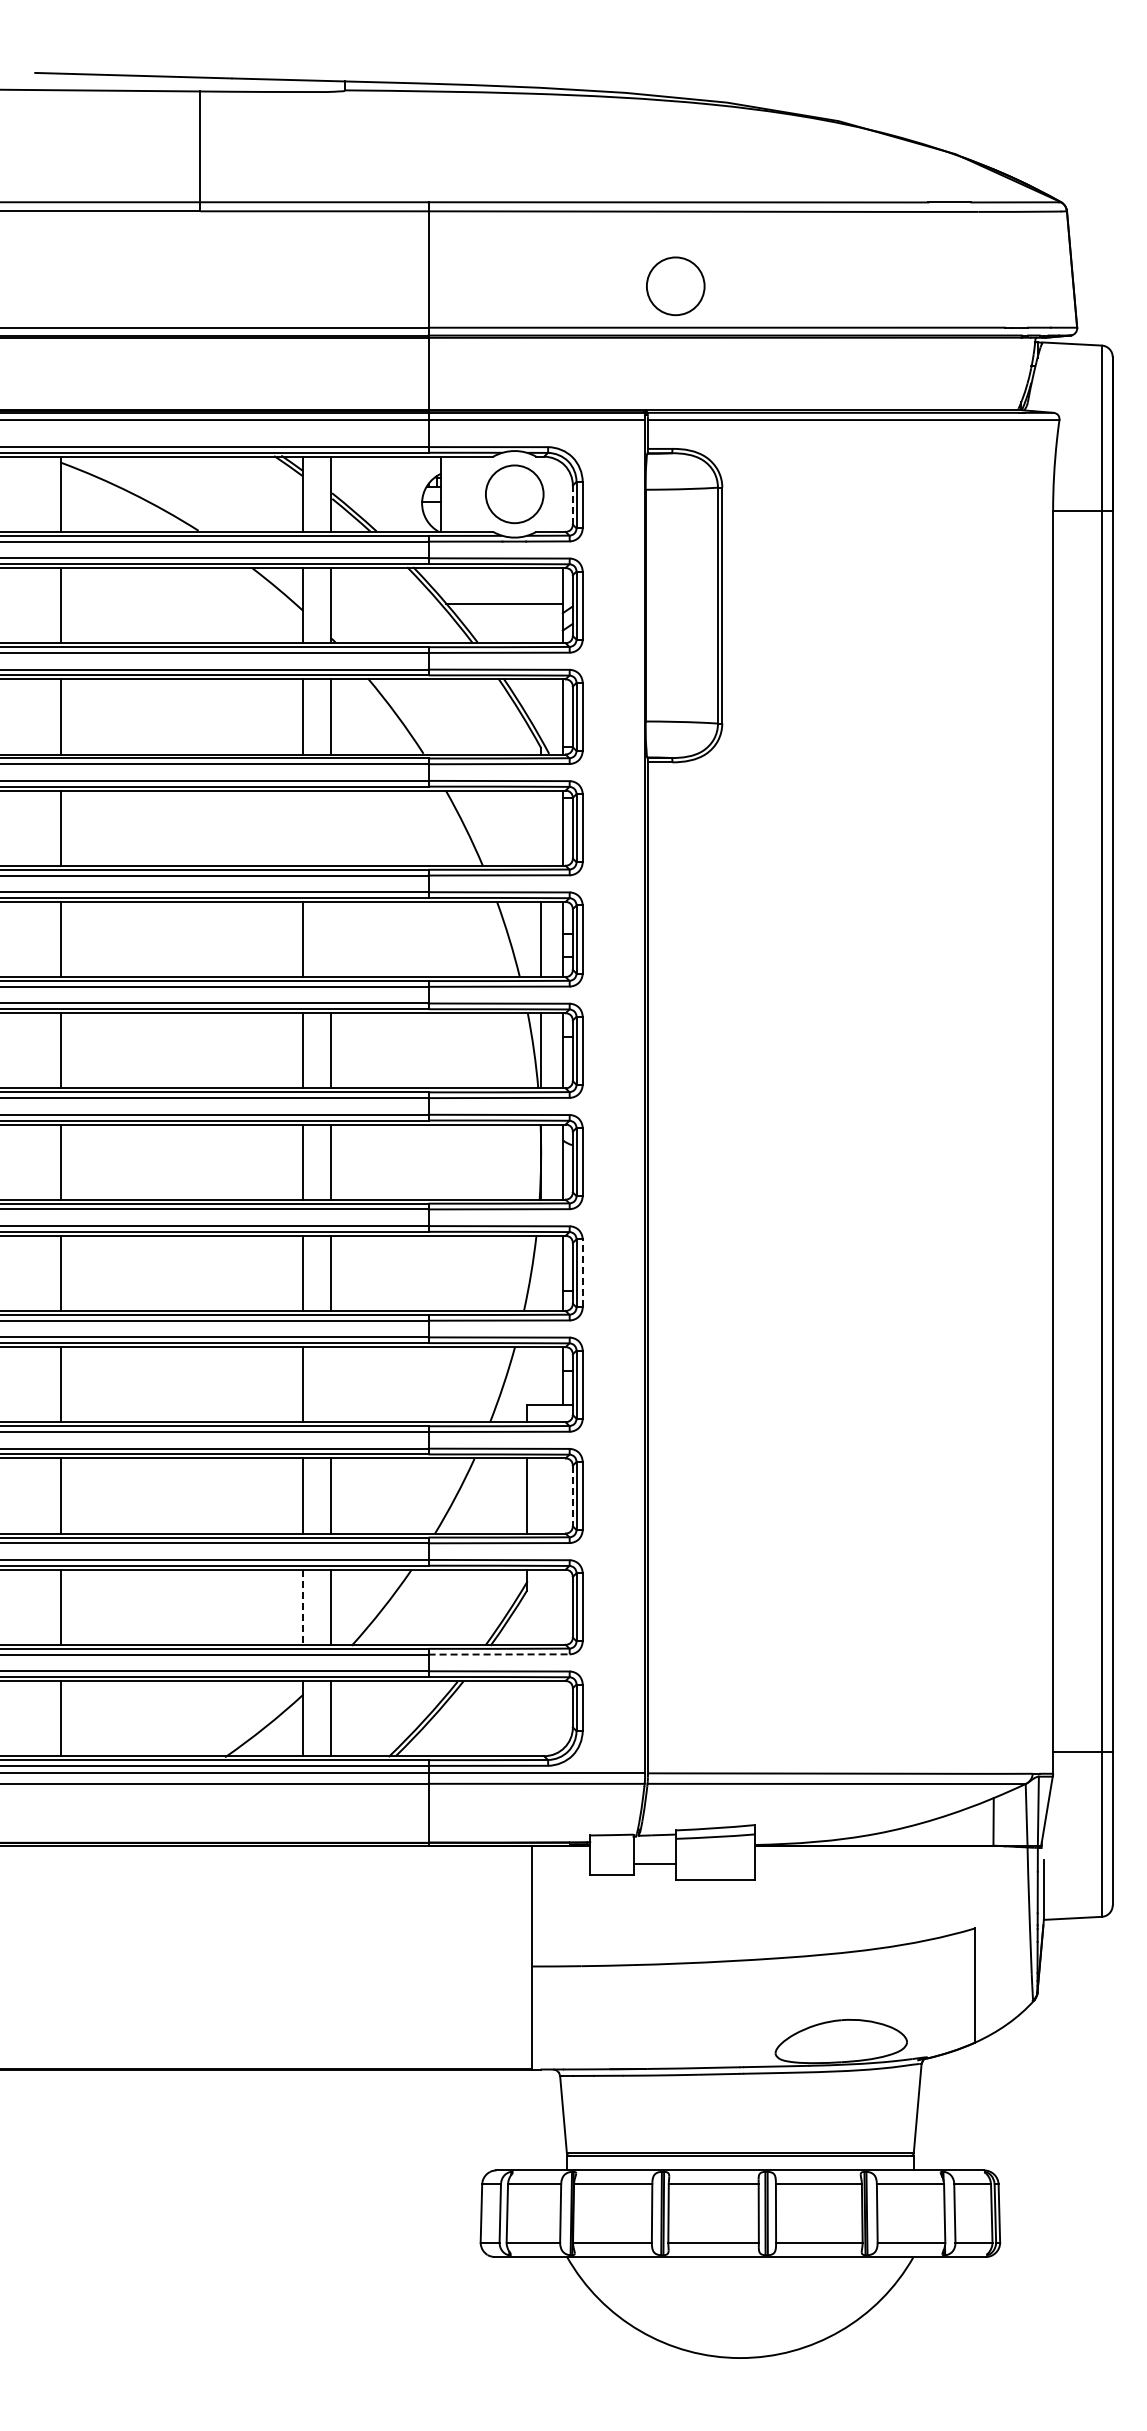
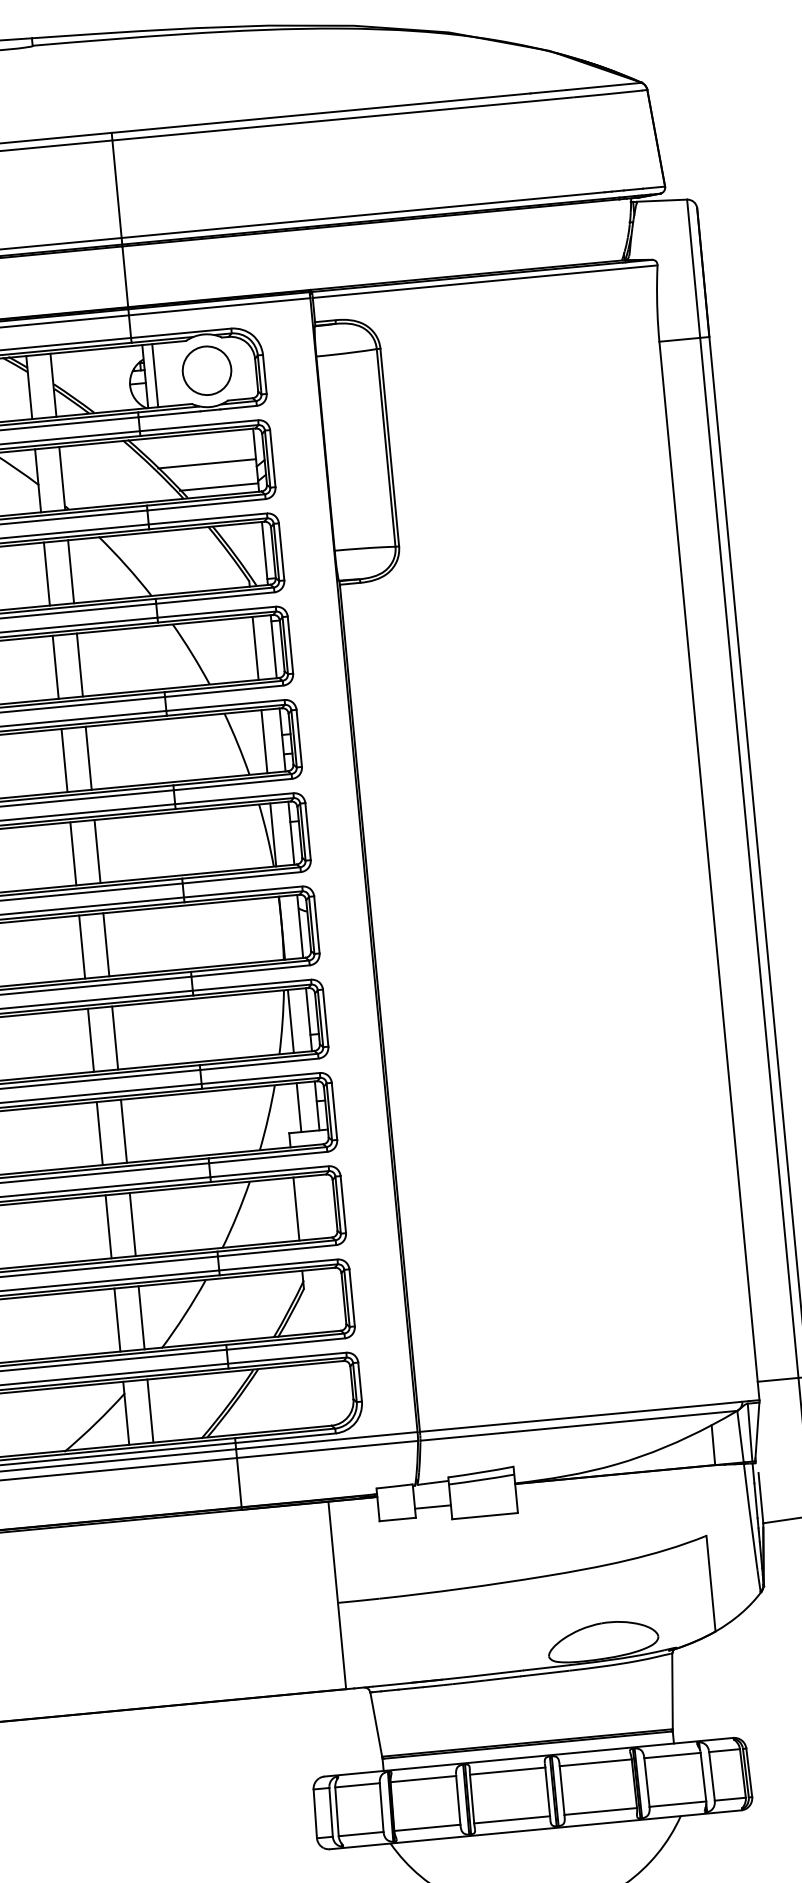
circle: (675, 286) -> (325, 183), removed
line: (452, 493) -> (154, 375), added
line: (572, 505) -> (256, 375), dashed -> solid
line: (515, 633) -> (218, 487), added
line: (302, 827) -> (55, 666), added
line: (331, 827) -> (79, 664), added
line: (541, 827) -> (255, 647), added
line: (331, 939) -> (88, 758), added
line: (582, 1272) -> (325, 1017), dashed -> solid
line: (541, 1273) -> (291, 1021), added
line: (541, 1376) -> (299, 1107), added
line: (331, 1384) -> (124, 1131), added
line: (572, 1496) -> (334, 1205), dashed -> solid
line: (302, 1607) -> (117, 1320), dashed -> solid
line: (499, 1654) -> (286, 1344), dashed -> solid

